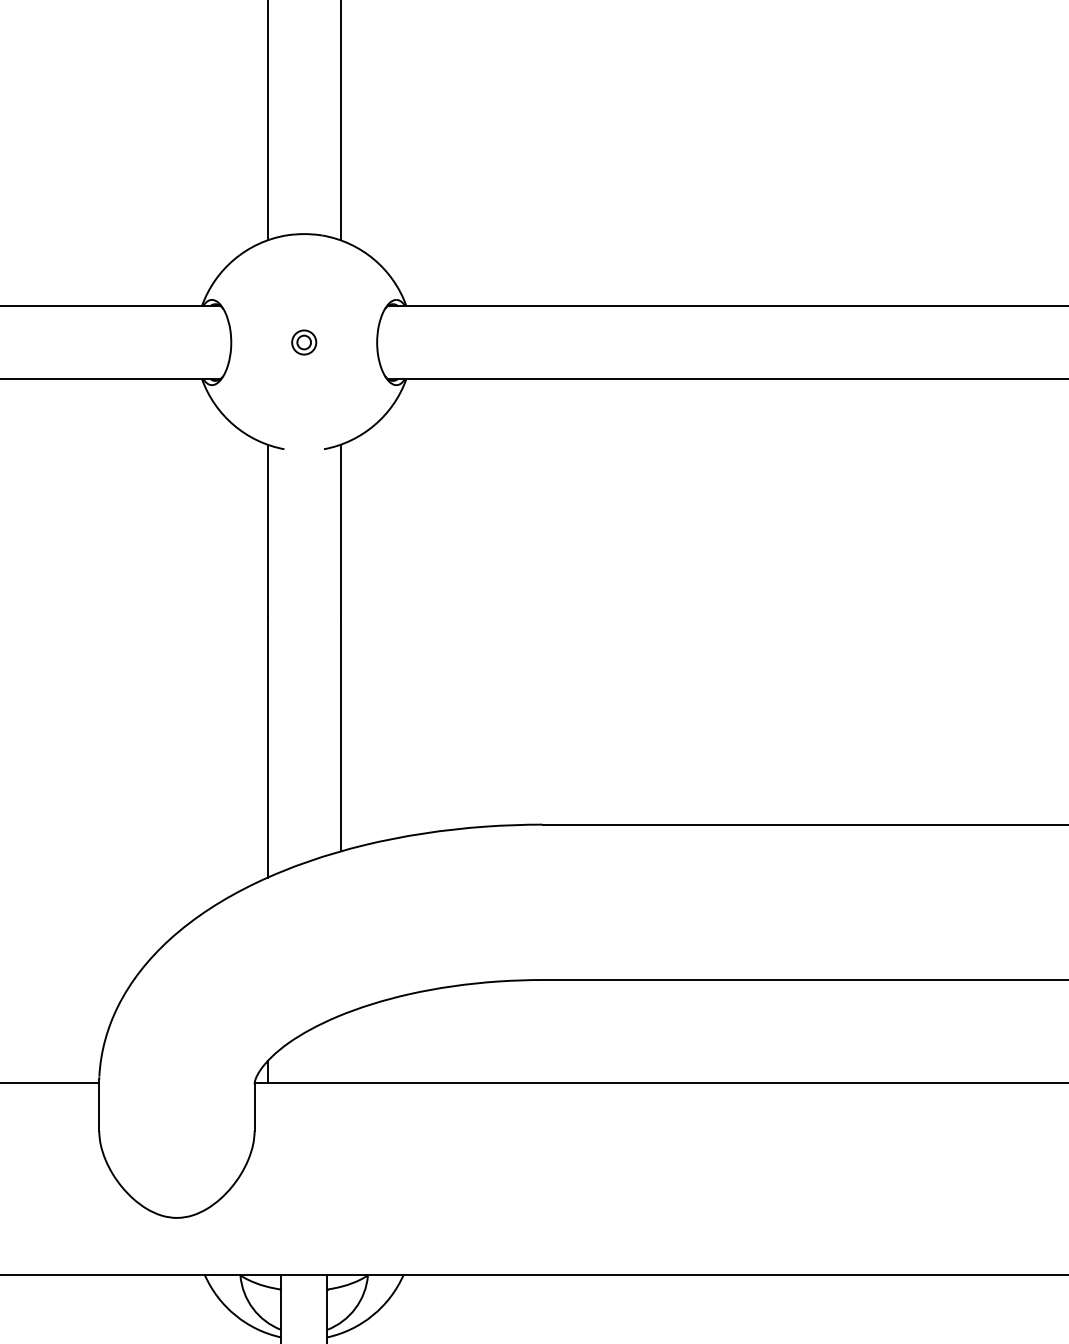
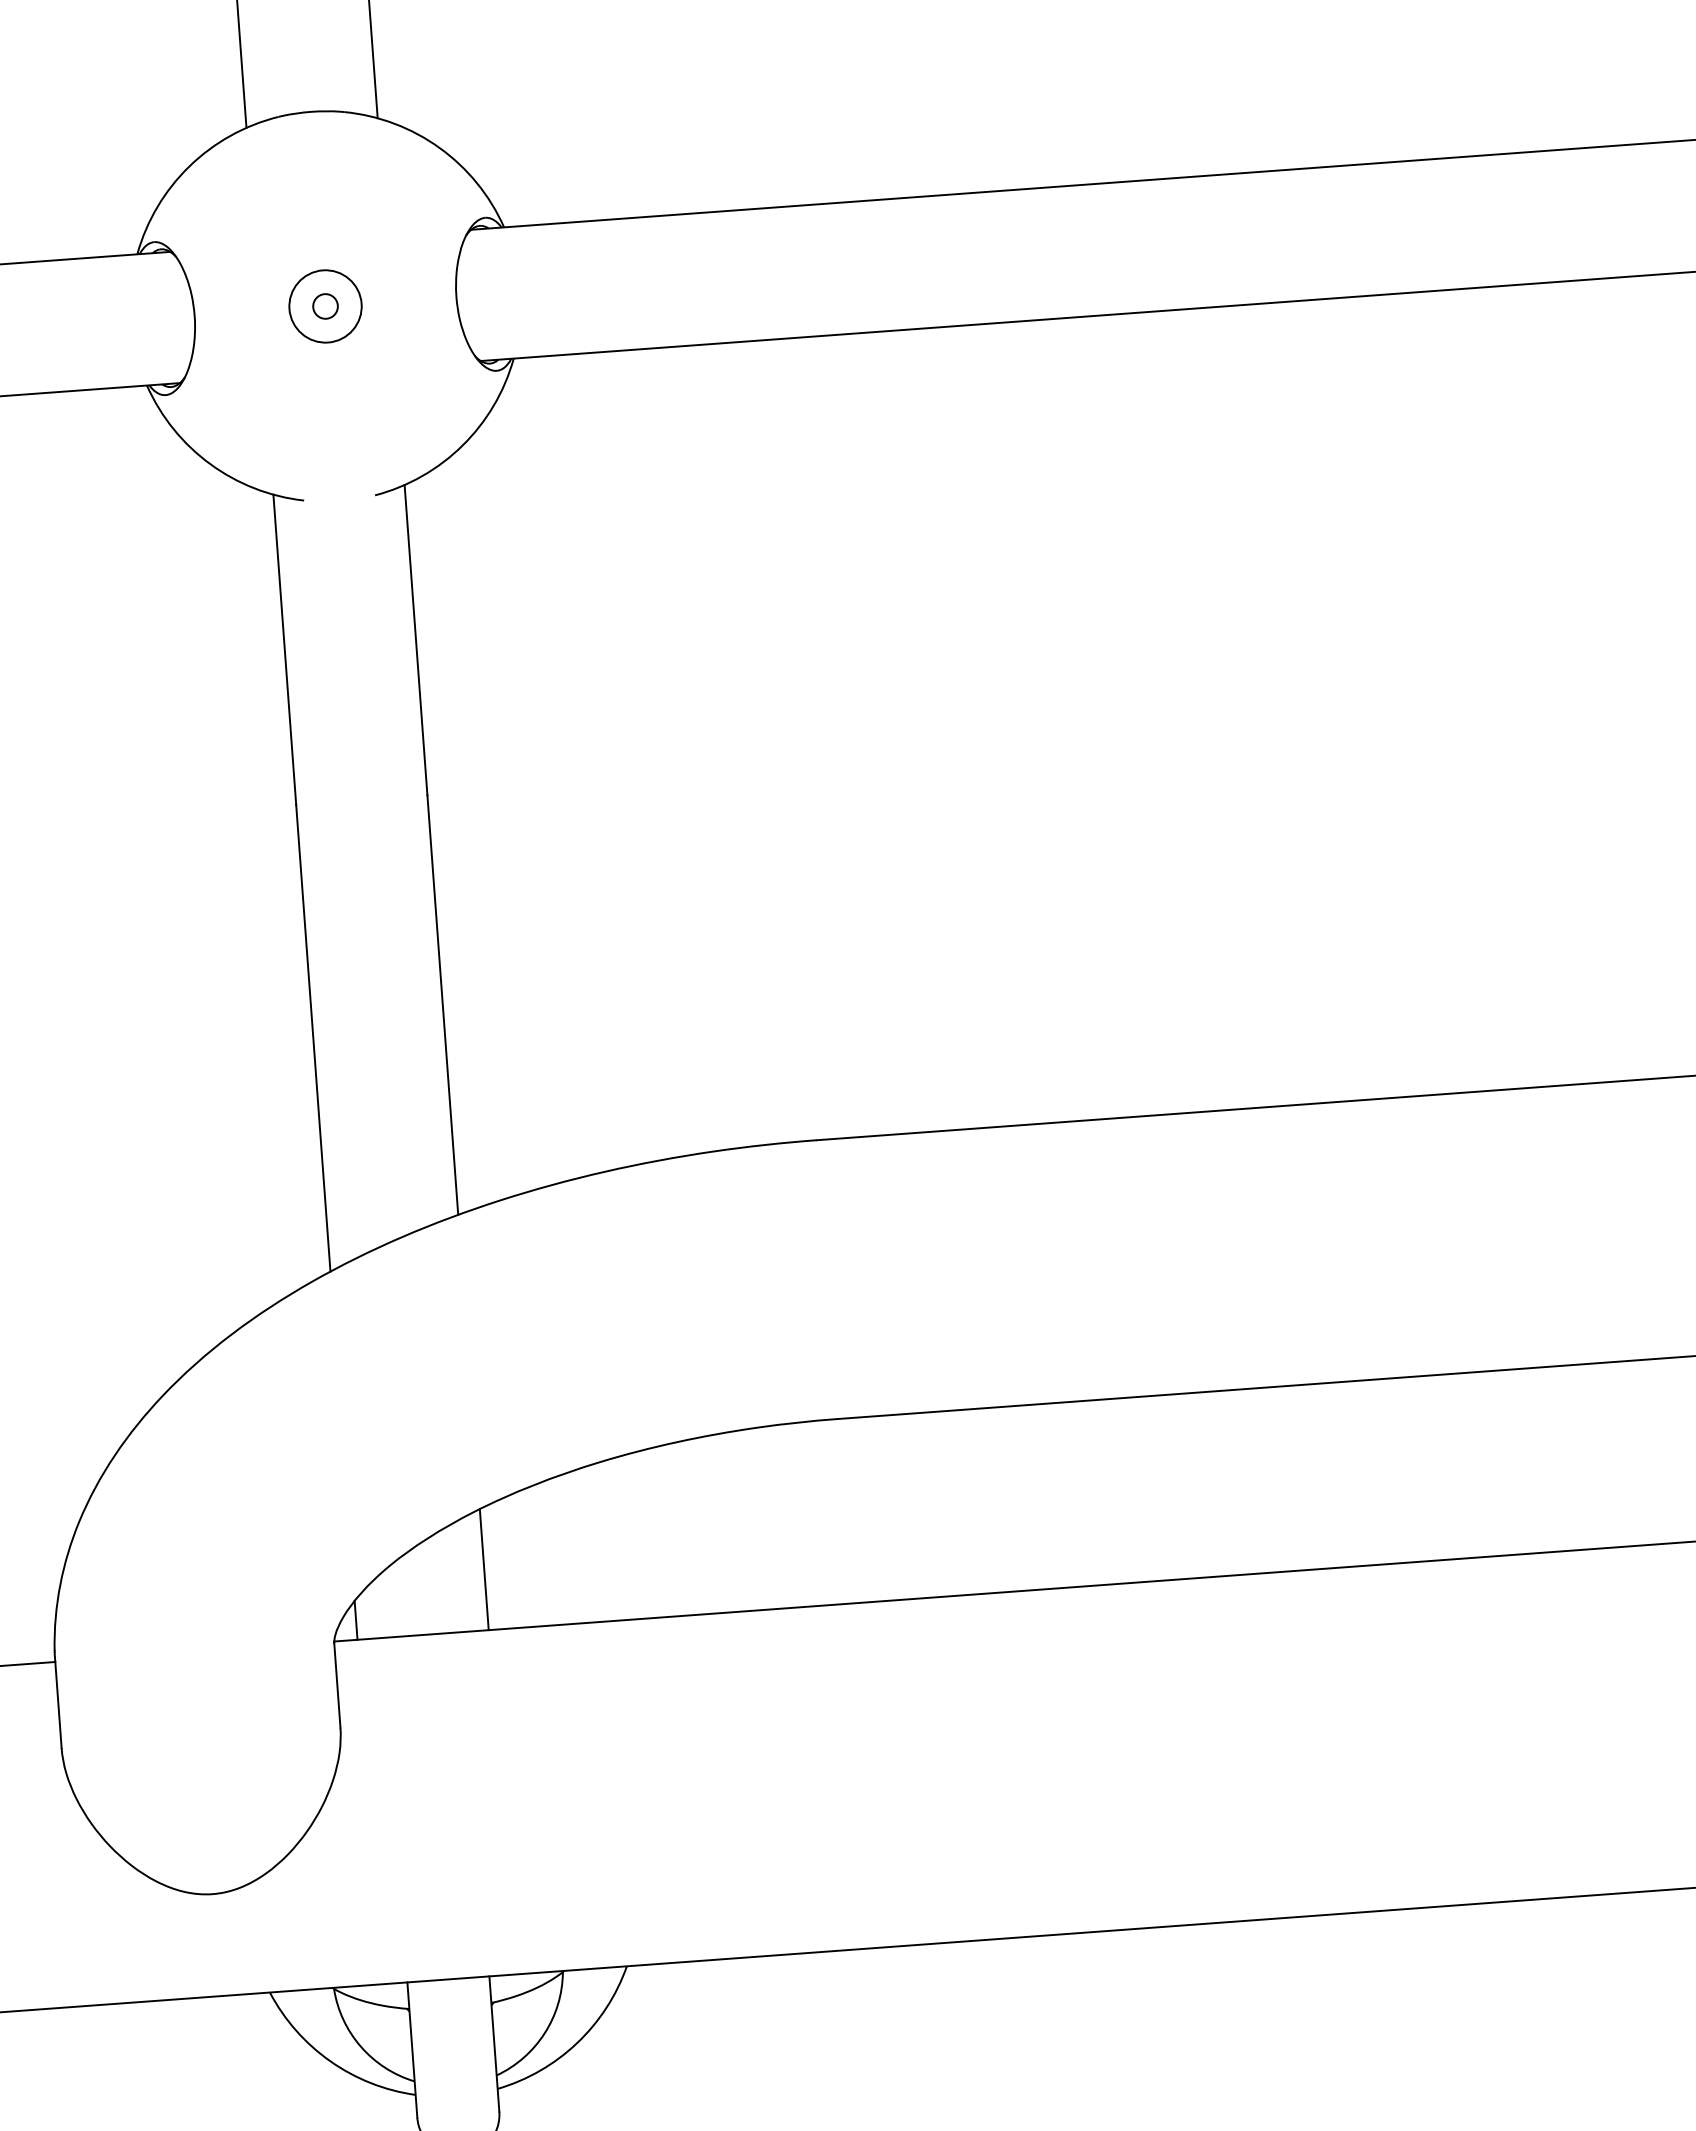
circle: (304, 342) -> (326, 306), size x1.67
line: (340, 1048) -> (483, 1568), added

